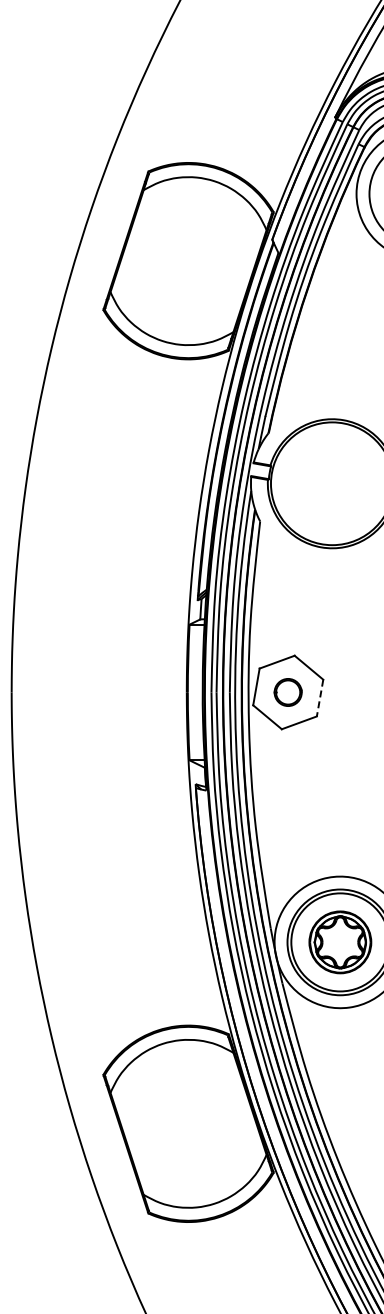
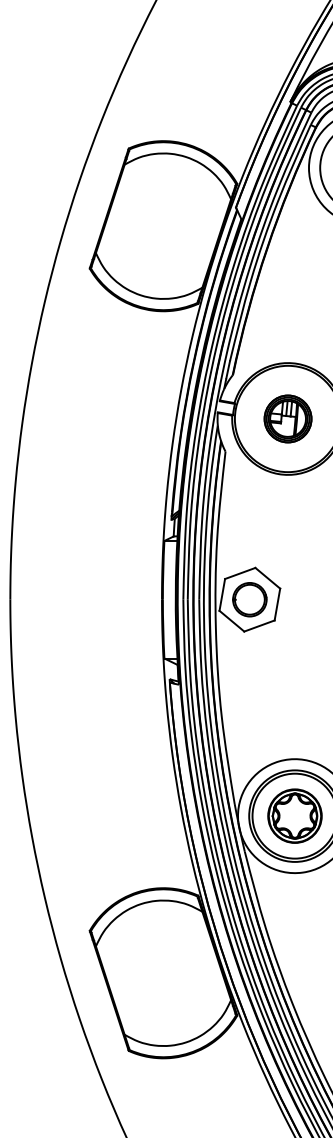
part: (332, 483) -> (288, 418), added
part: (287, 692) -> (249, 599), size x1.43
line: (320, 698) -> (277, 604), dashed -> solid

